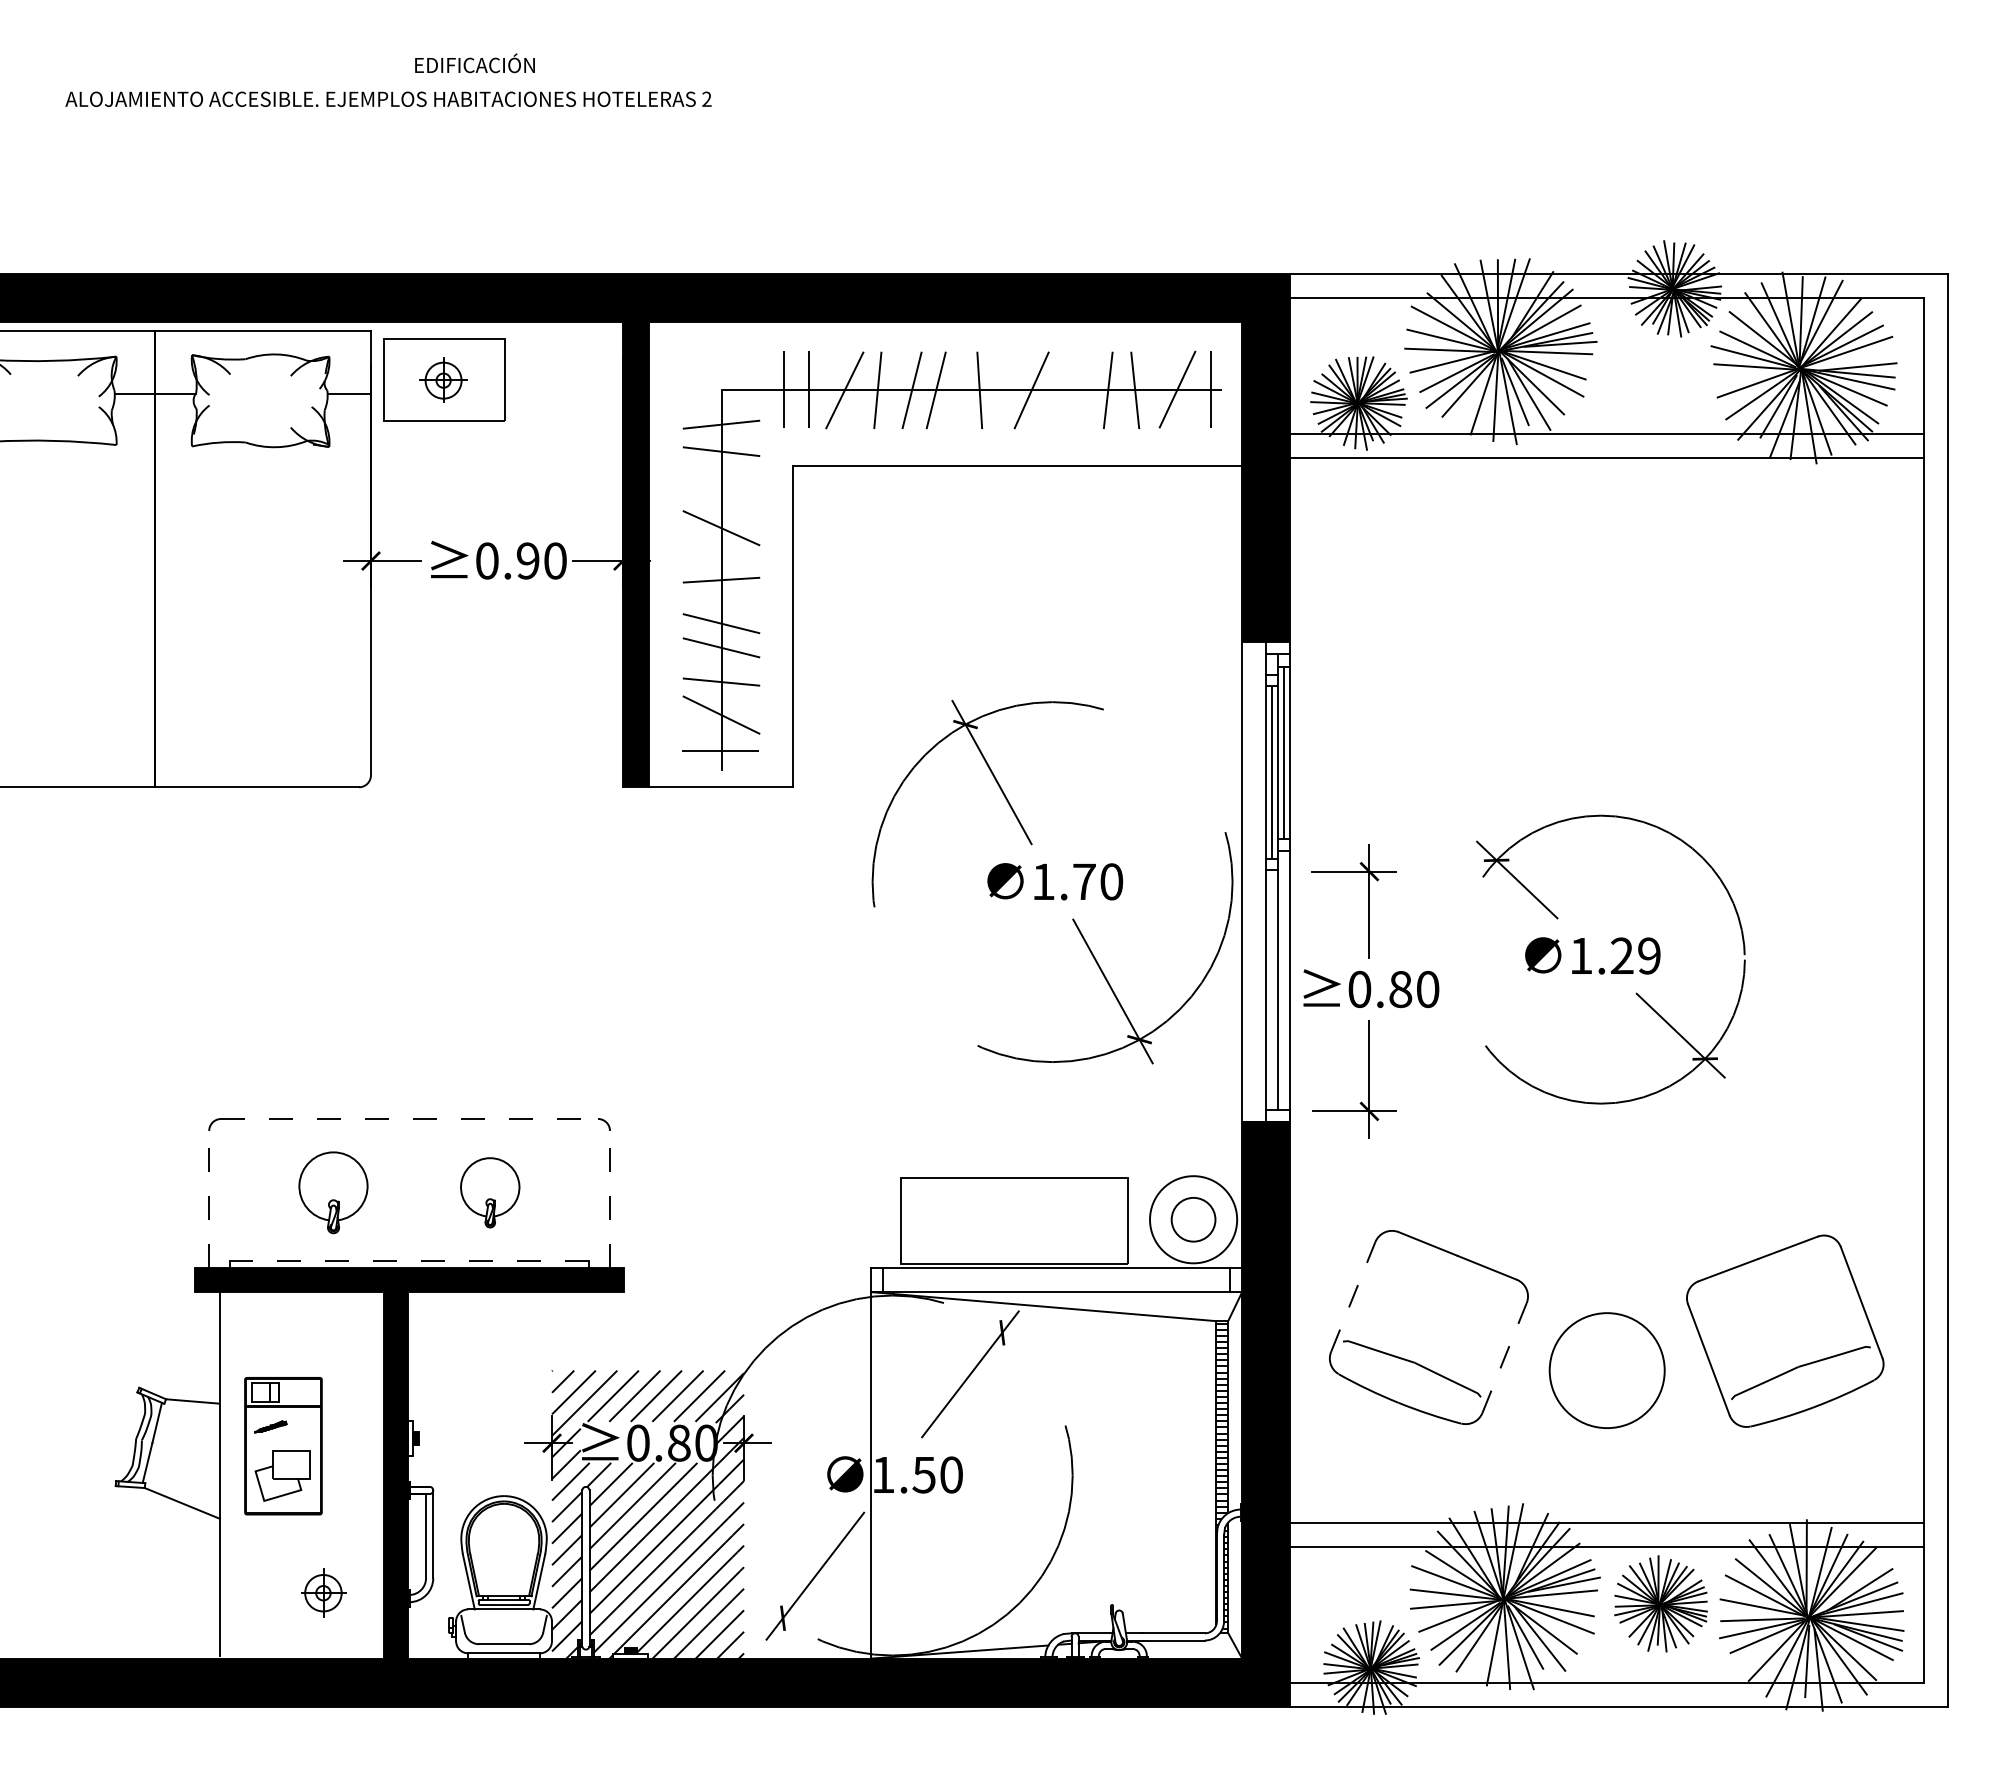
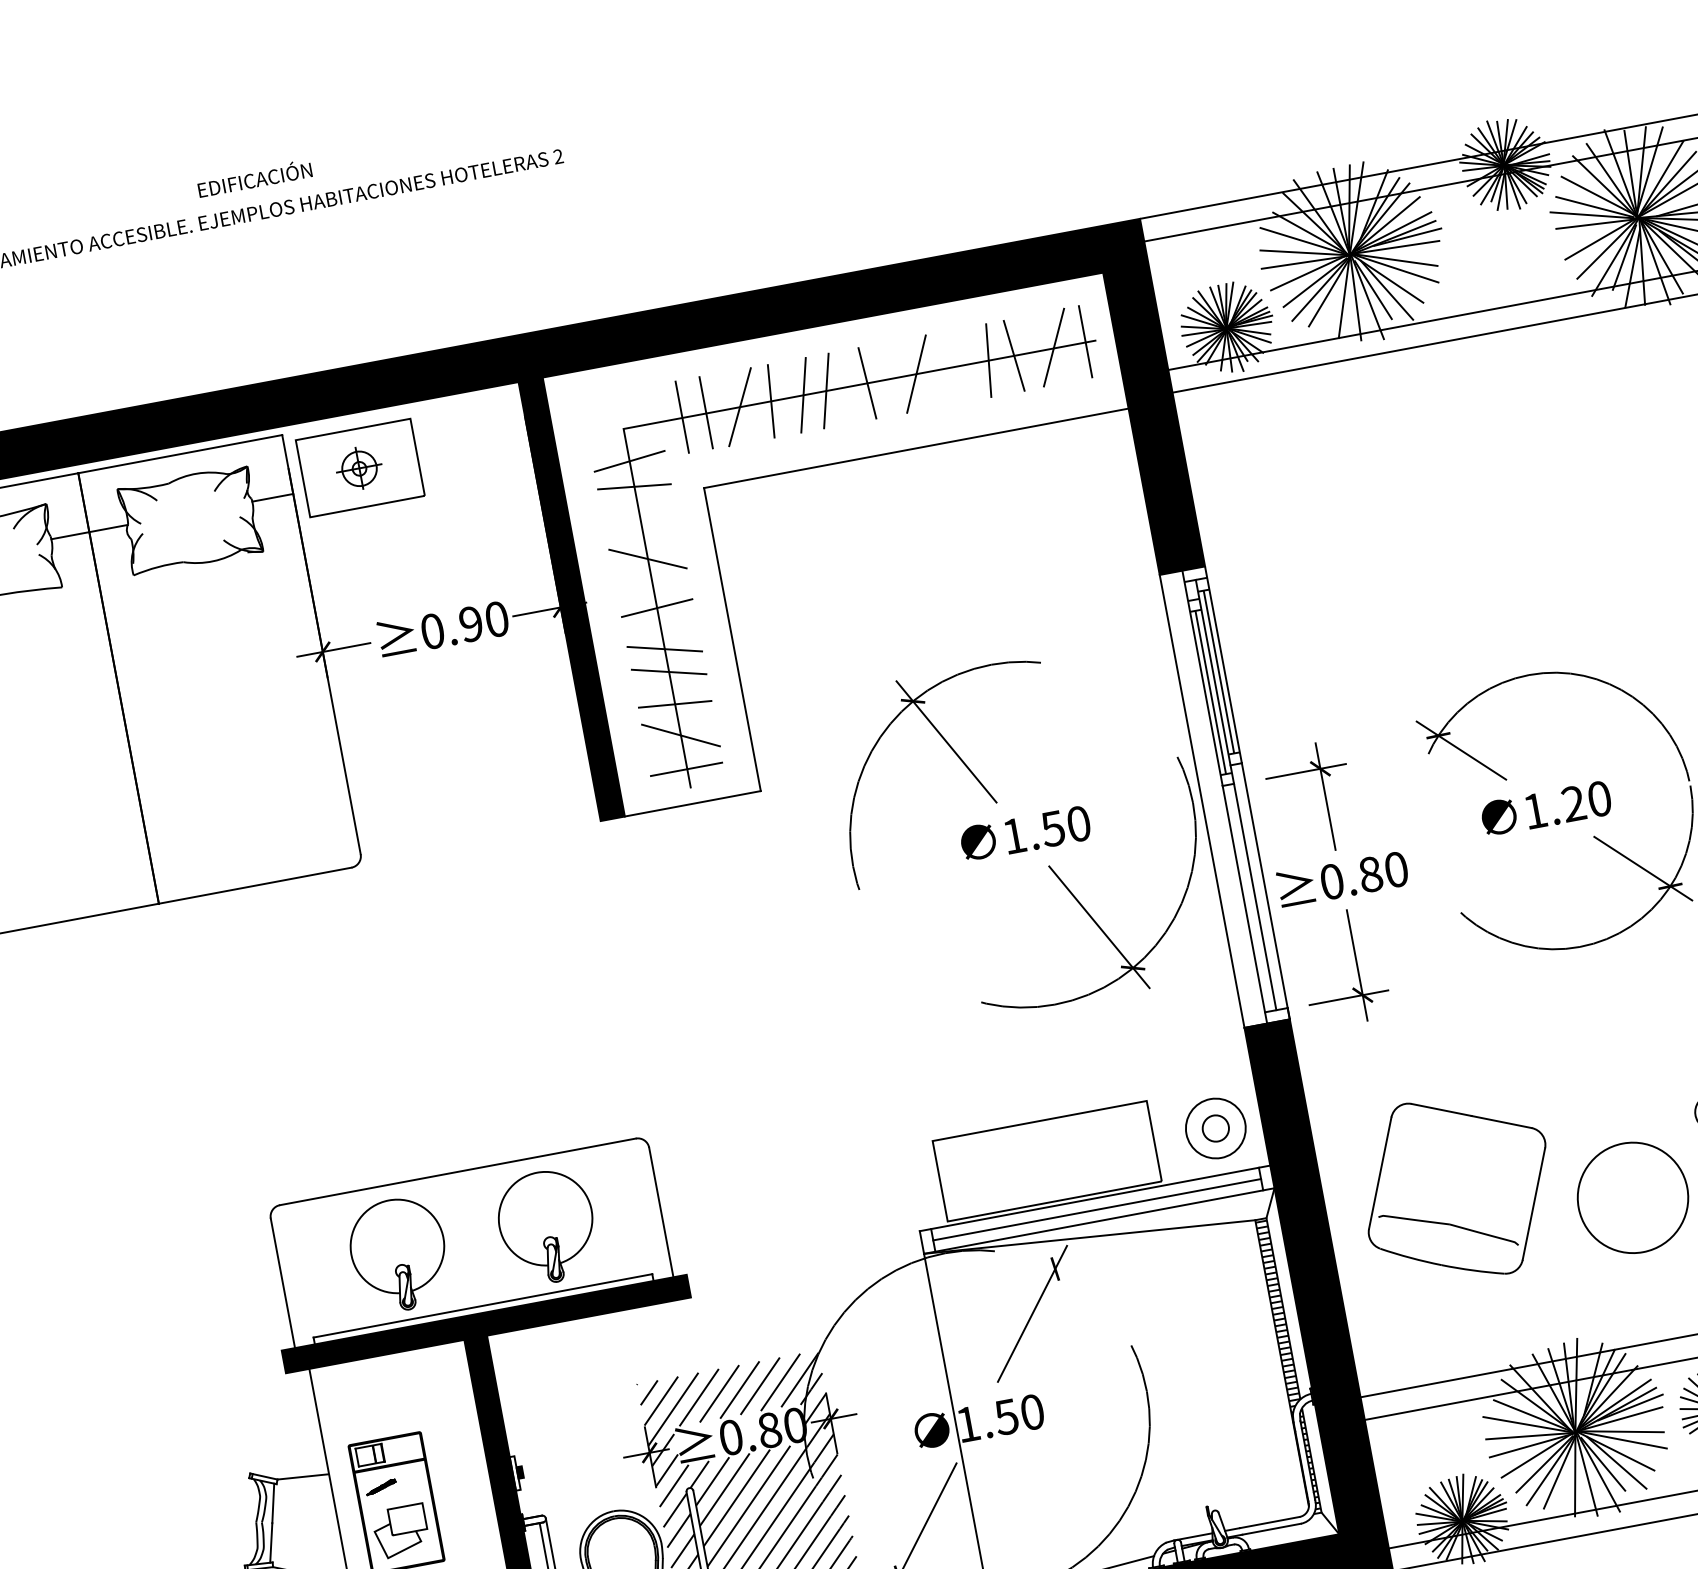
text: (474, 63) -> (254, 178), moved
text: (1083, 881) -> (1052, 828), 1.70 -> 1.50
text: (1649, 955) -> (1599, 798), 1.29 -> 1.20
line: (410, 1118) -> (458, 1171), dashed -> solid
part: (333, 1192) -> (399, 1254), size x1.43
part: (489, 1192) -> (546, 1227), size x1.67
line: (209, 1199) -> (283, 1283), dashed -> solid
line: (610, 1199) -> (661, 1212), dashed -> solid
circle: (1193, 1219) -> (1215, 1128), size x0.62
circle: (1193, 1219) -> (1215, 1128), size x0.71
line: (409, 1260) -> (482, 1305), dashed -> solid
line: (1056, 1280) -> (1097, 1210), added
line: (1353, 1296) -> (1380, 1172), dashed -> solid
line: (1504, 1357) -> (1533, 1203), dashed -> solid

